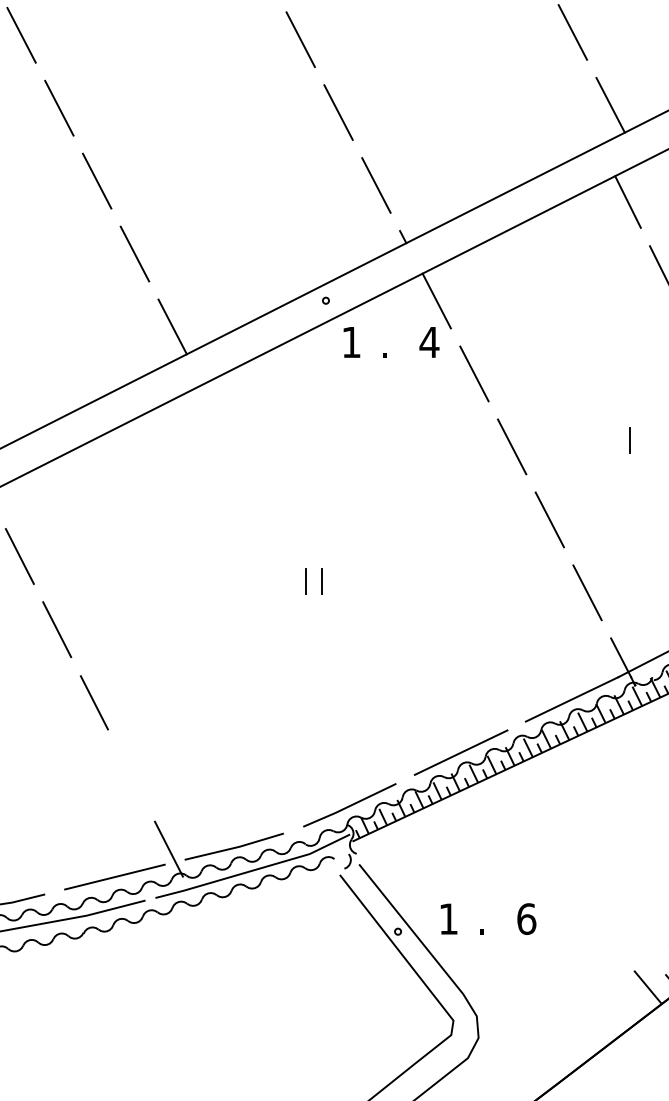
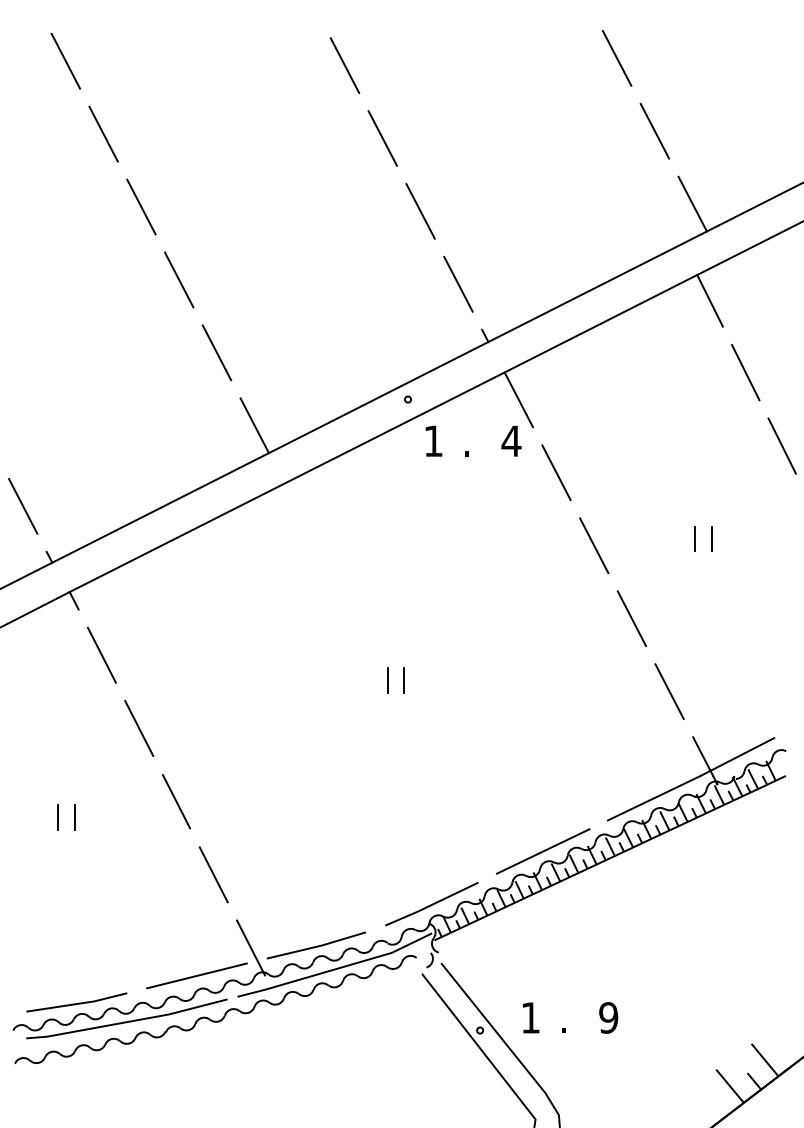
line: (613, 439) -> (695, 538), added
line: (131, 775) -> (213, 874), added
text: (526, 918) -> (608, 1017), 6 -> 9

